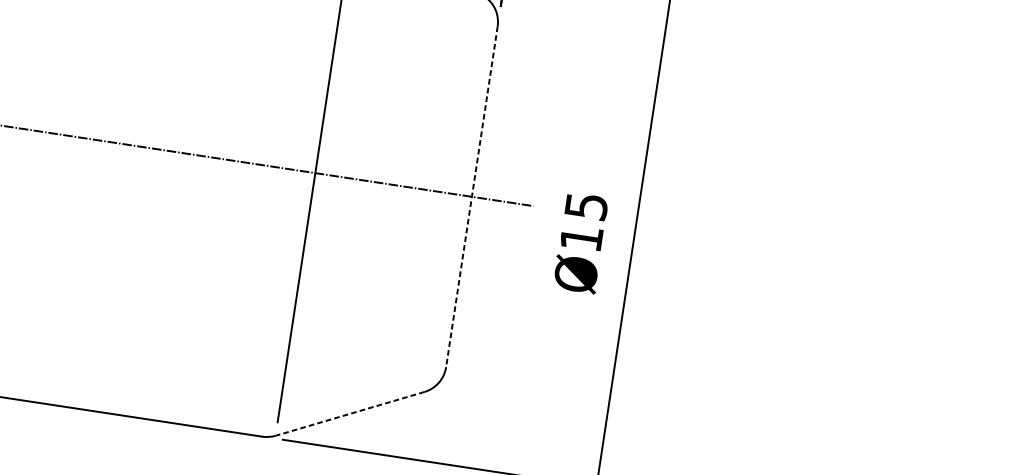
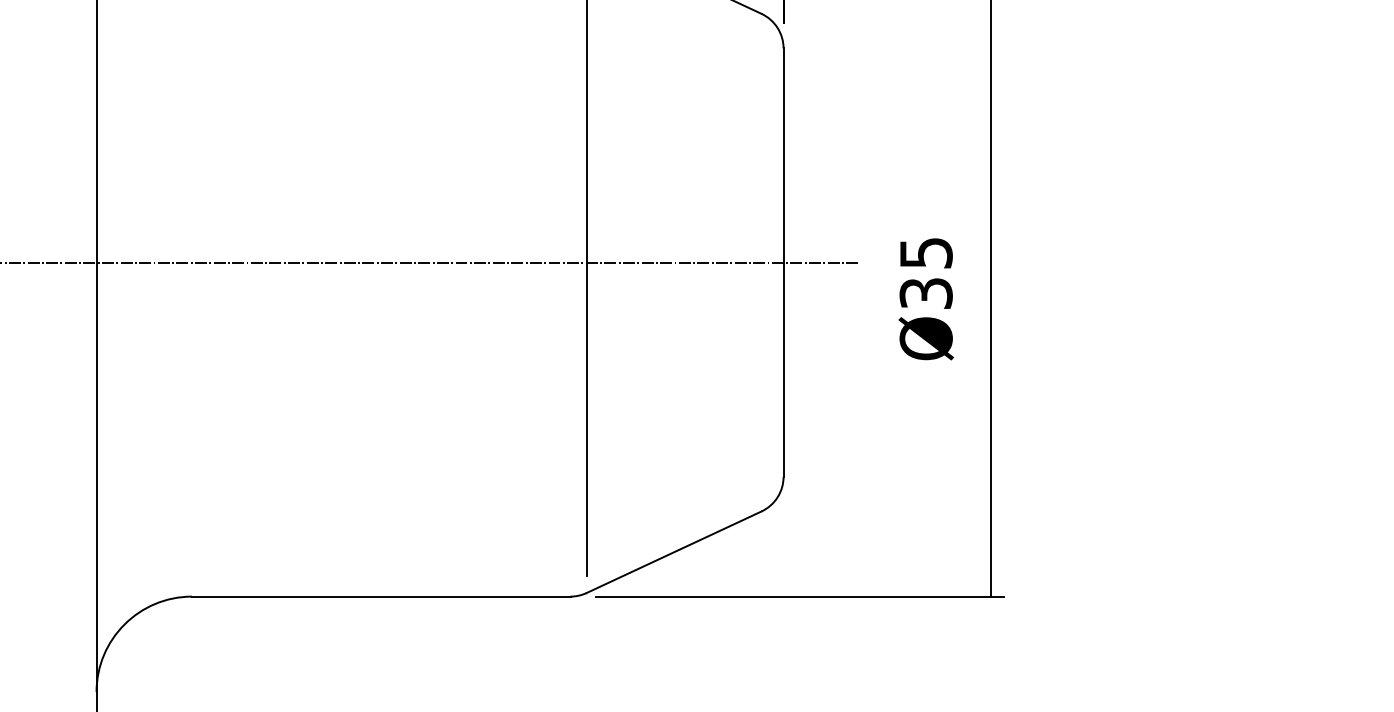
line: (471, 197) -> (783, 263), dashed -> solid
text: (581, 238) -> (925, 293), Ø15 -> Ø35
line: (350, 414) -> (674, 552), dashed -> solid

